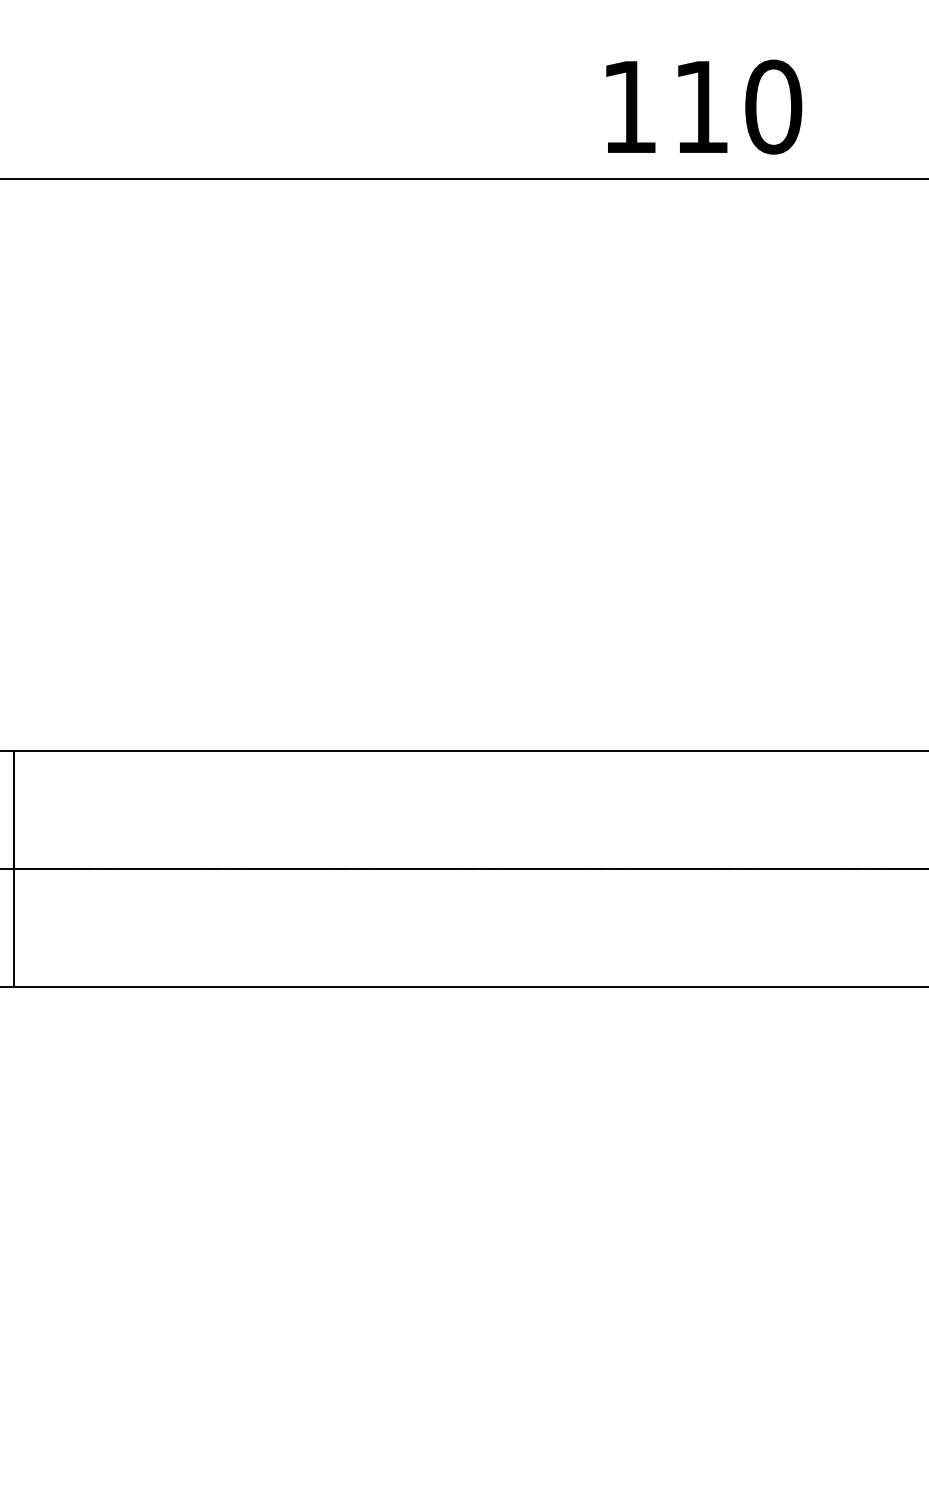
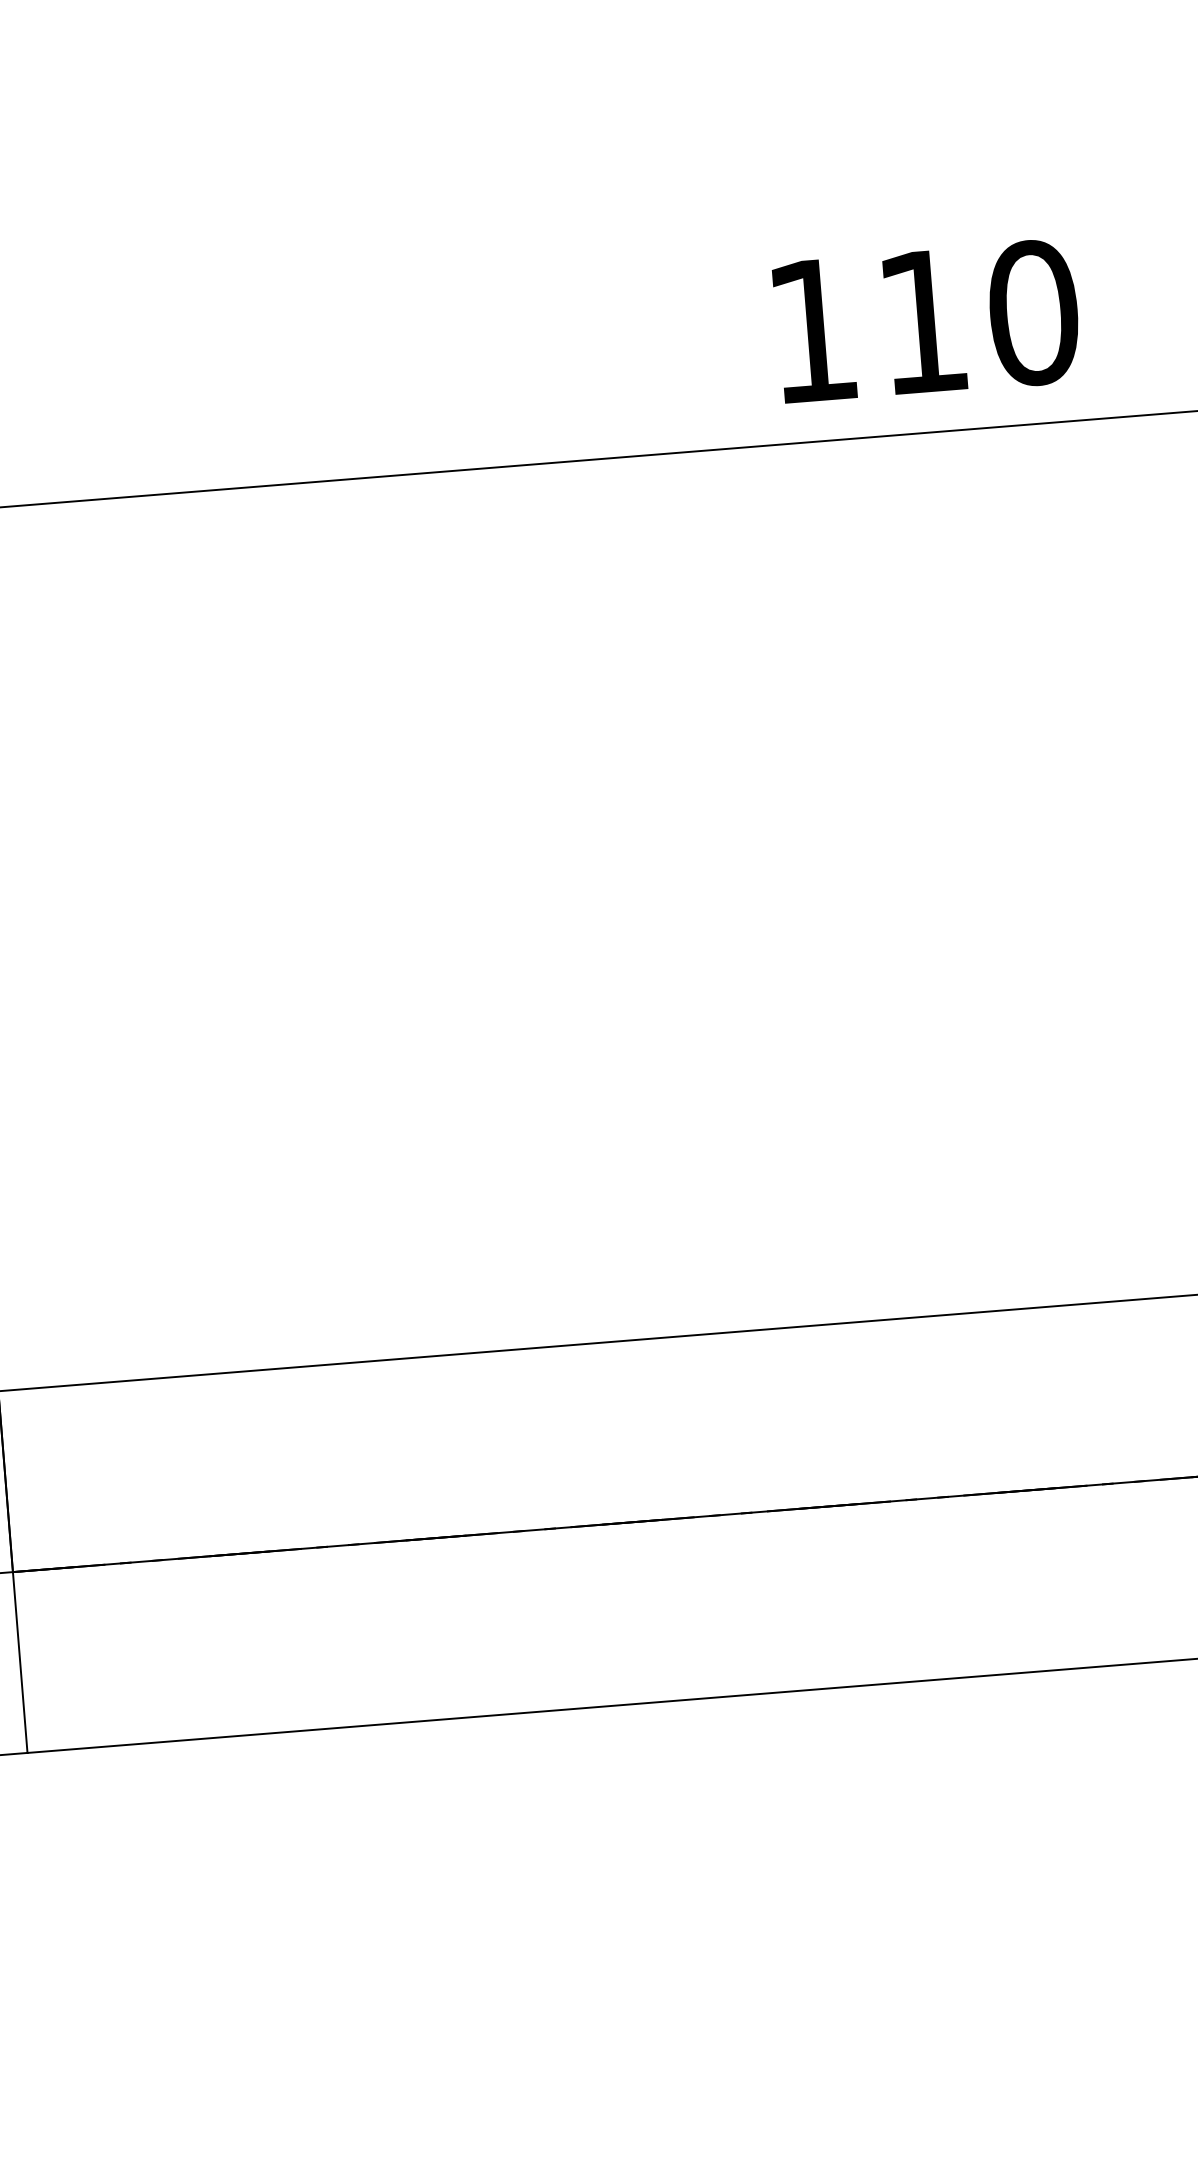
text: (704, 106) -> (927, 320), moved

